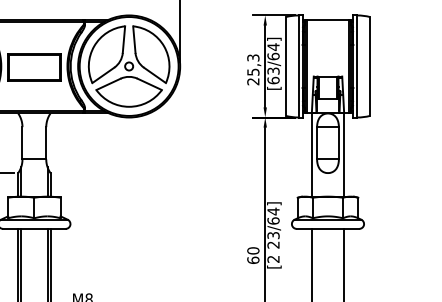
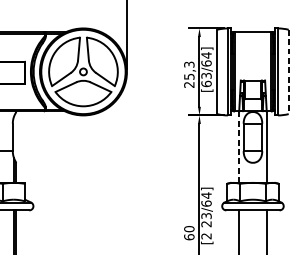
line: (369, 66) -> (288, 71), solid -> dashed
line: (311, 154) -> (238, 146), solid -> dashed

